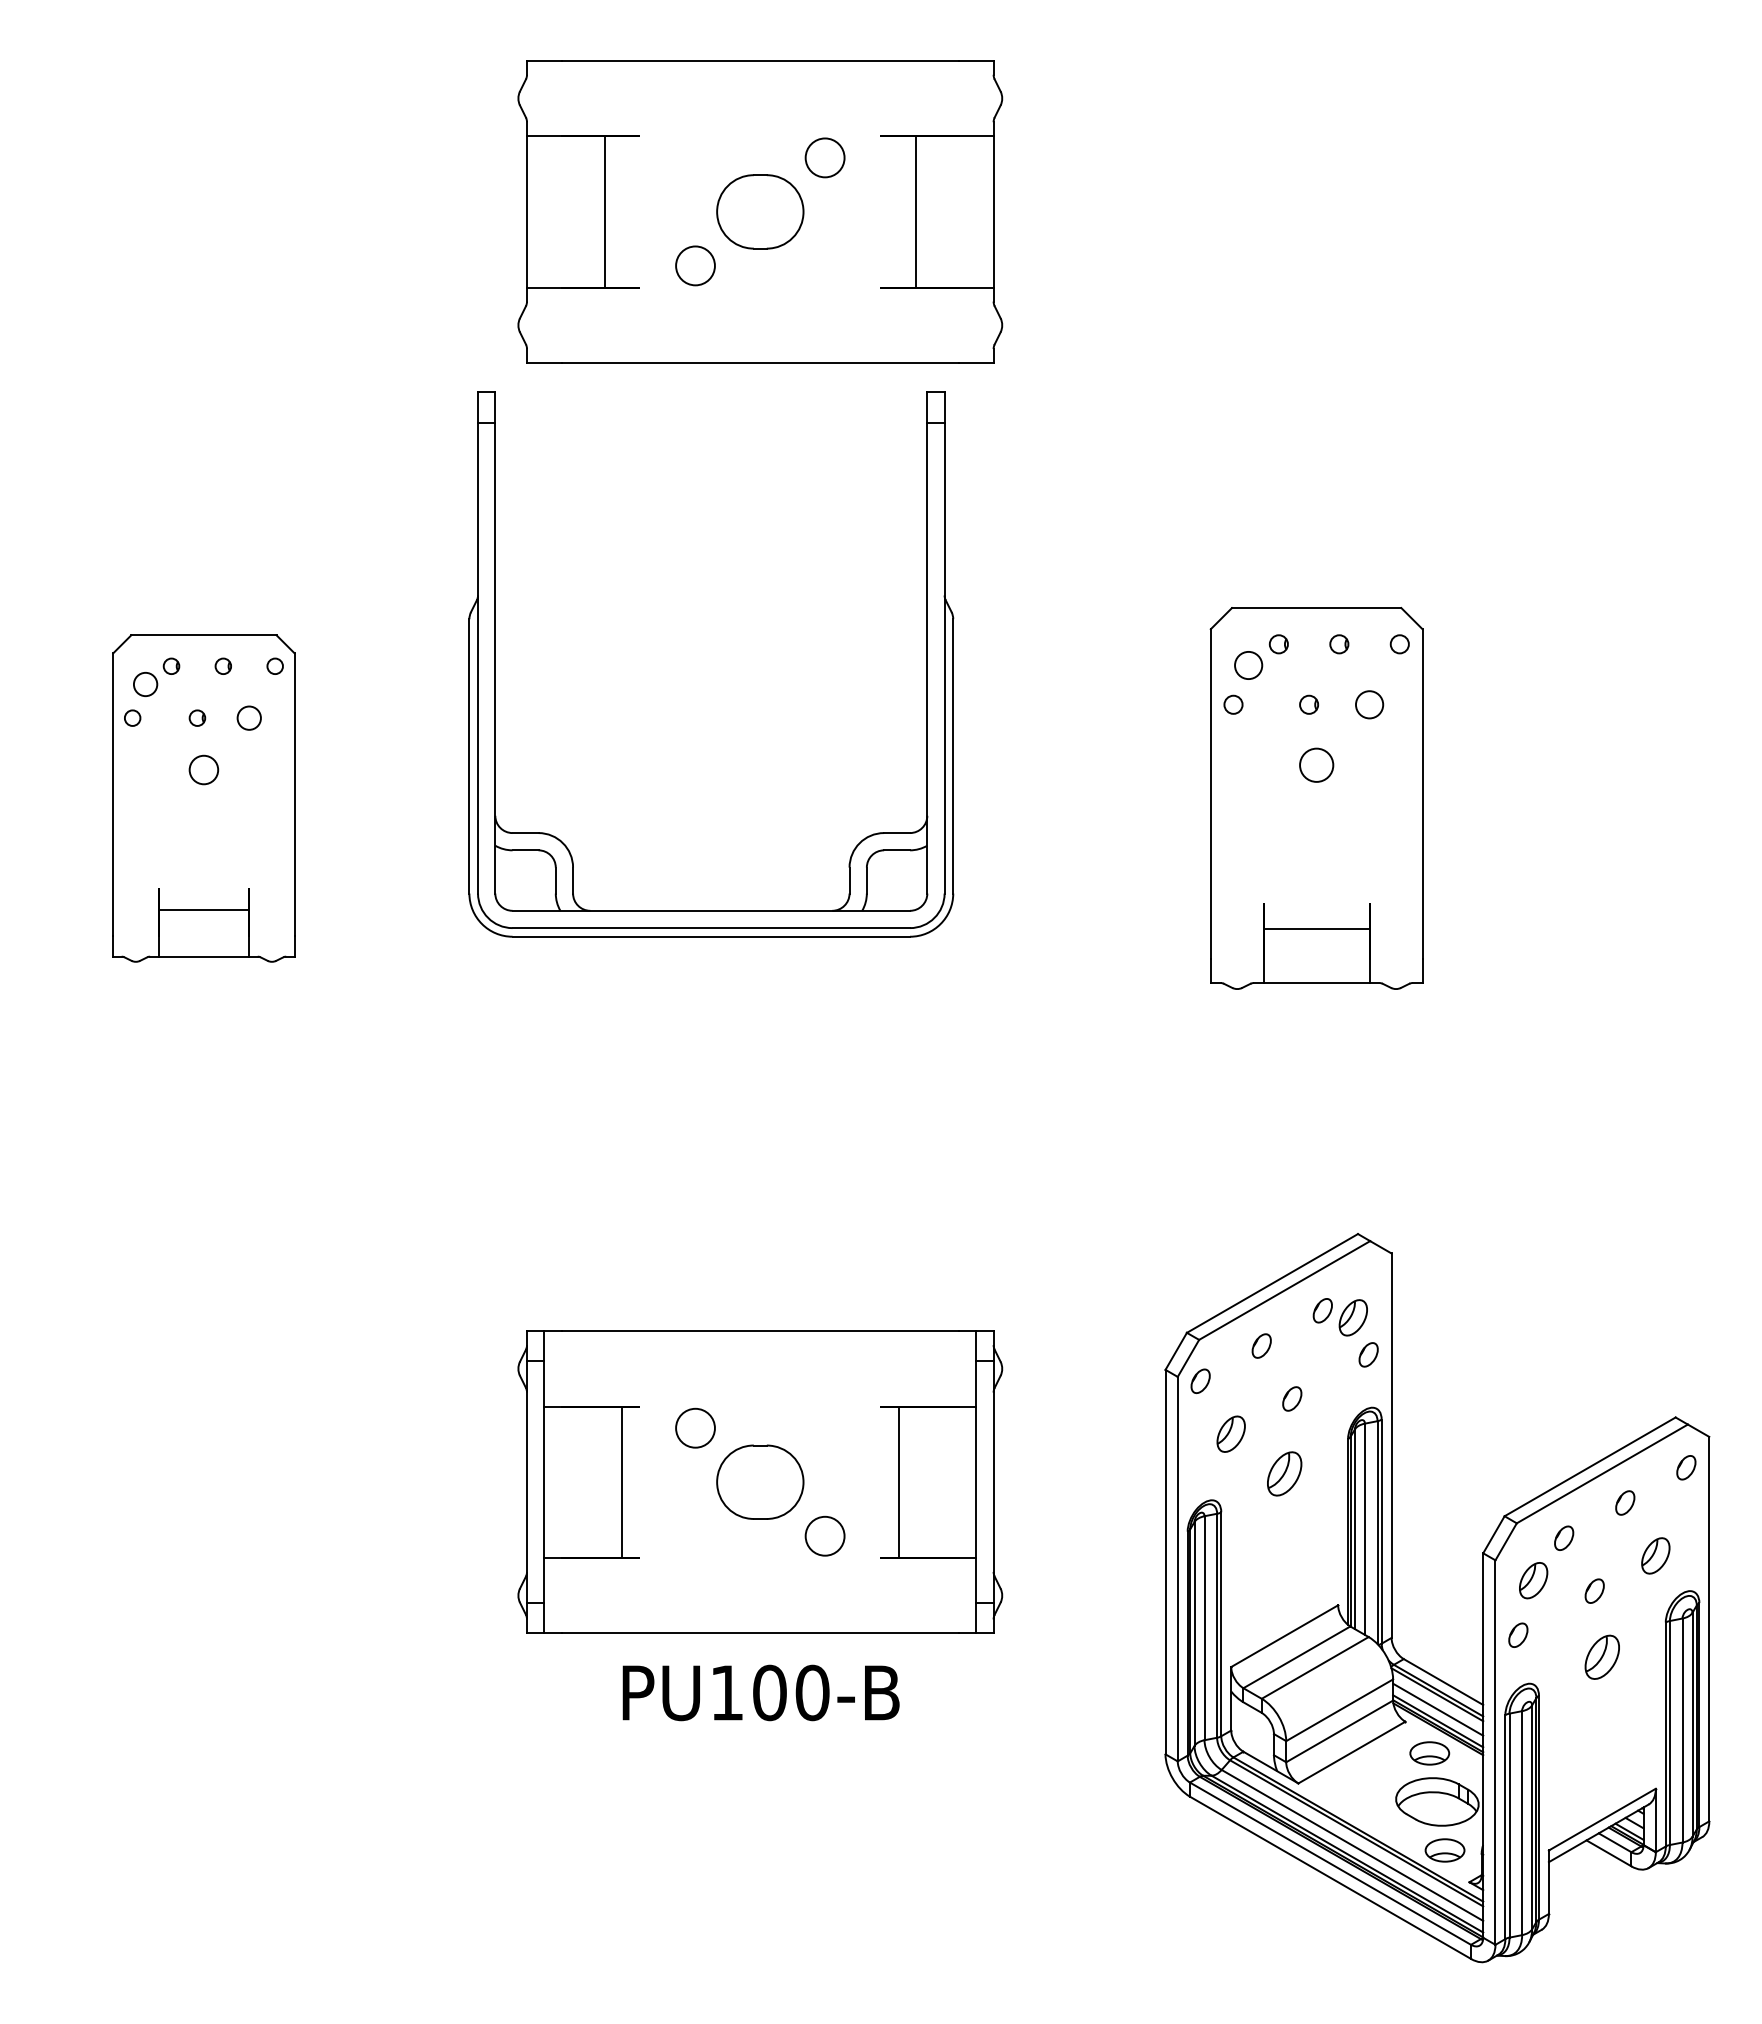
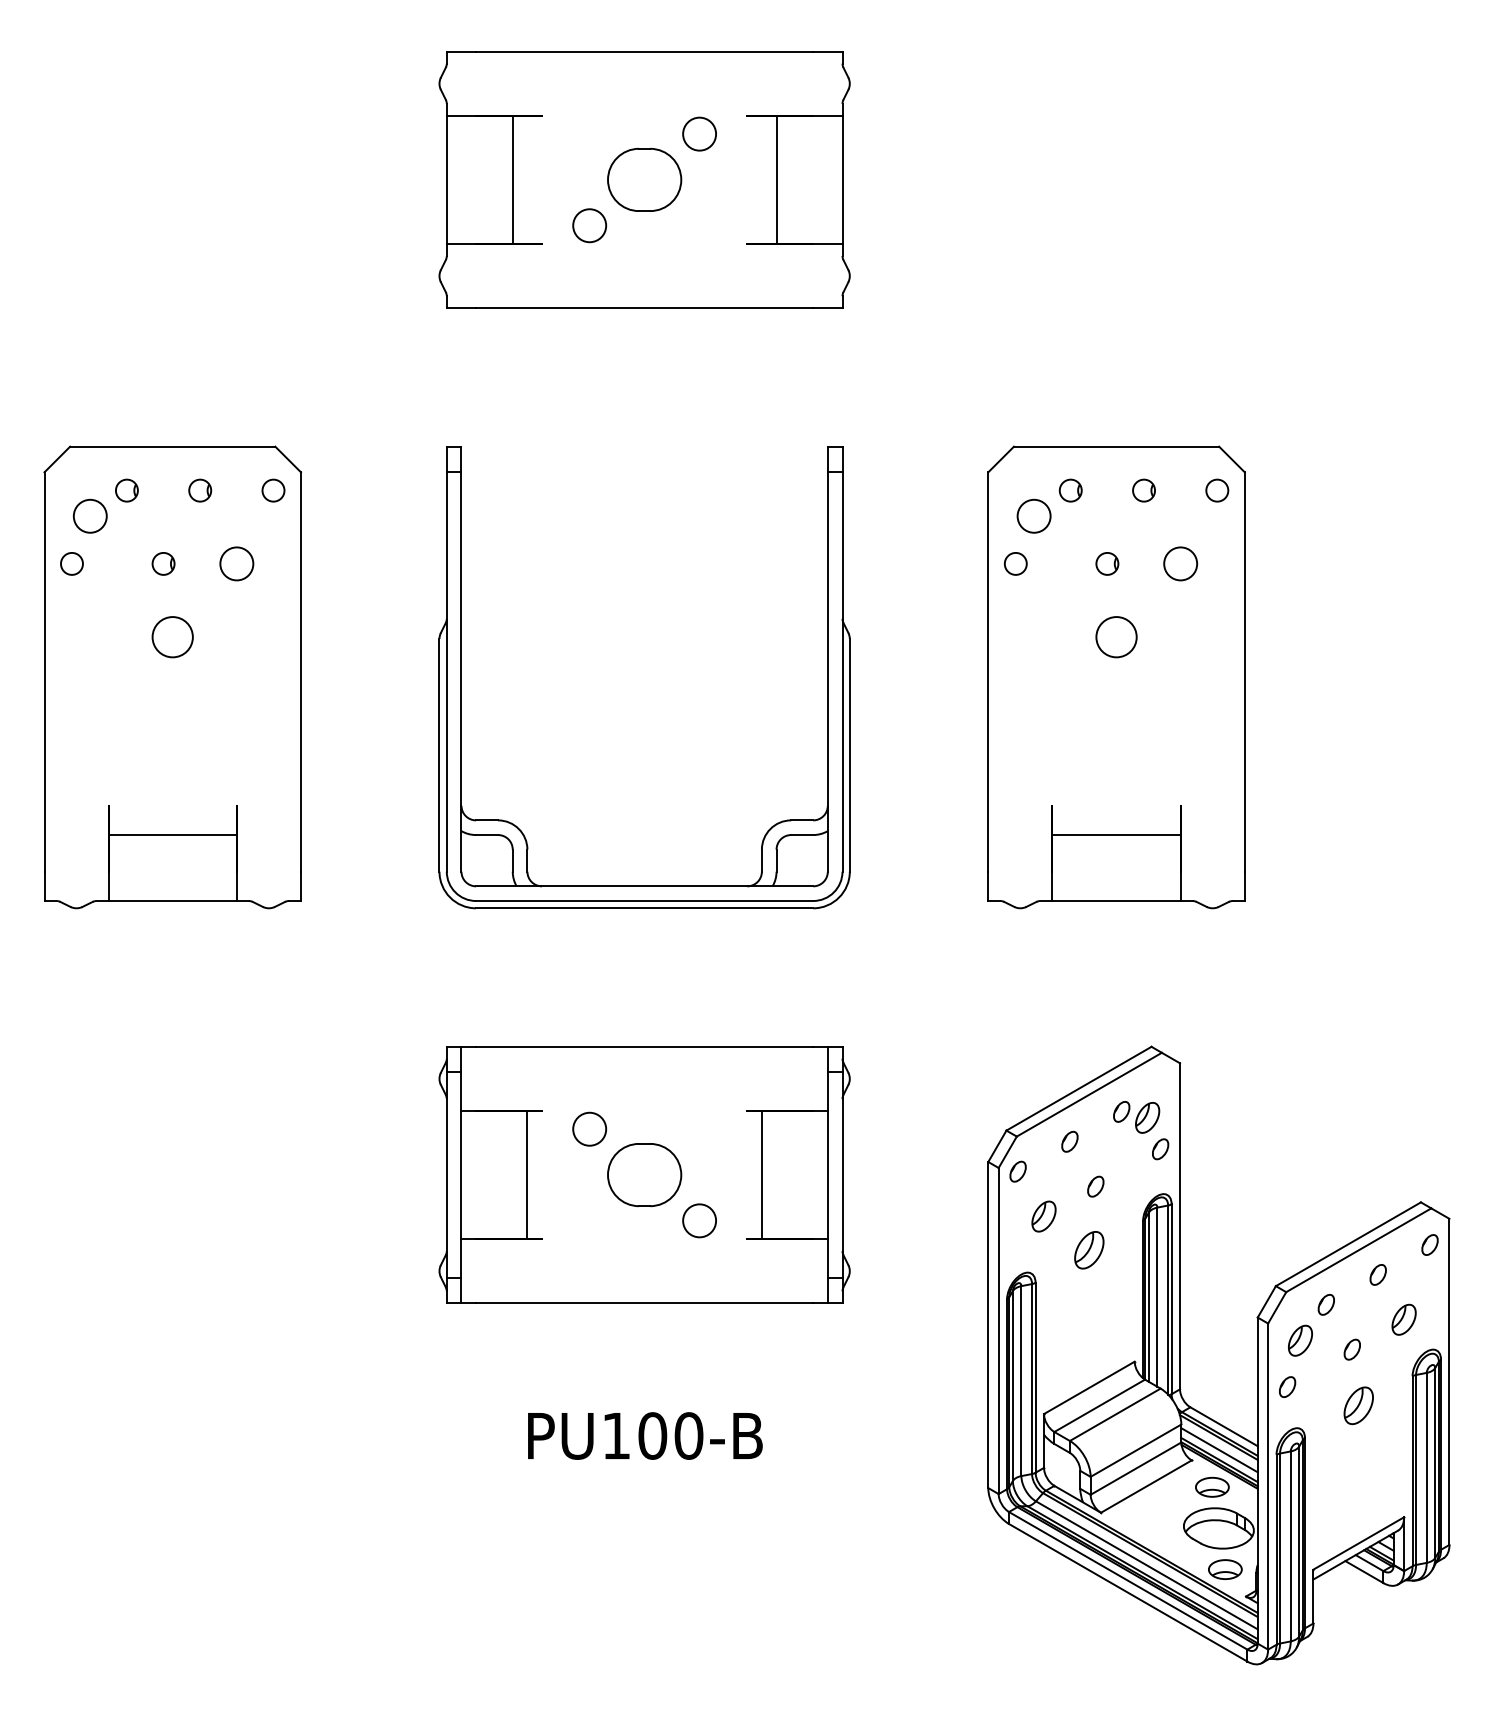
part: (926, 664) -> (827, 677), moved
part: (203, 798) -> (172, 677), size x1.67
part: (1316, 798) -> (1116, 677), size x1.43
part: (760, 1481) -> (644, 1174), moved

